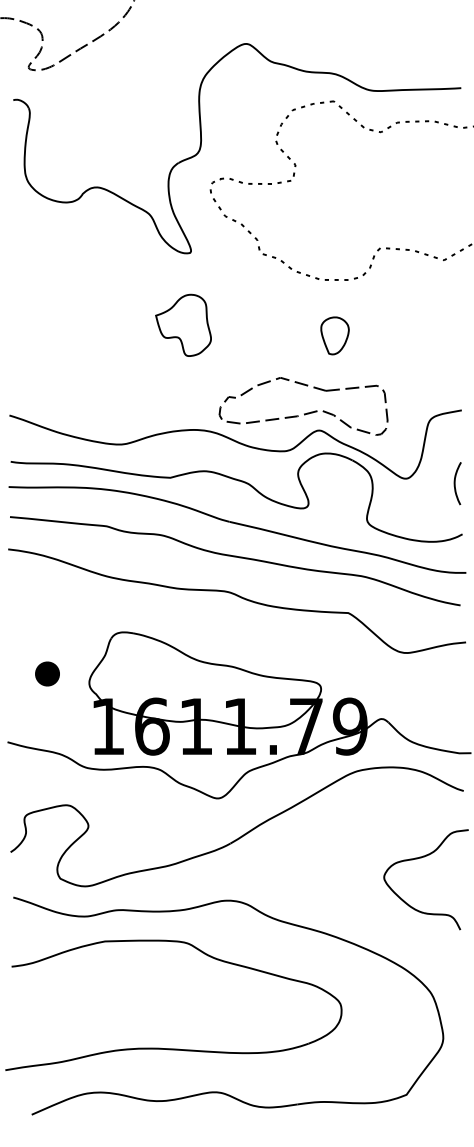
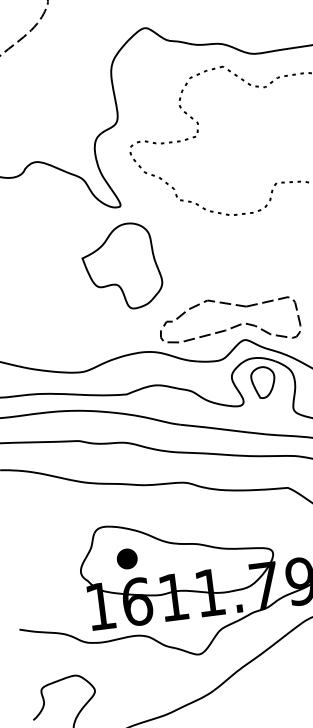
part: (183, 325) -> (121, 267), size x1.67
part: (334, 335) -> (262, 382), moved
part: (47, 673) -> (127, 558), moved

